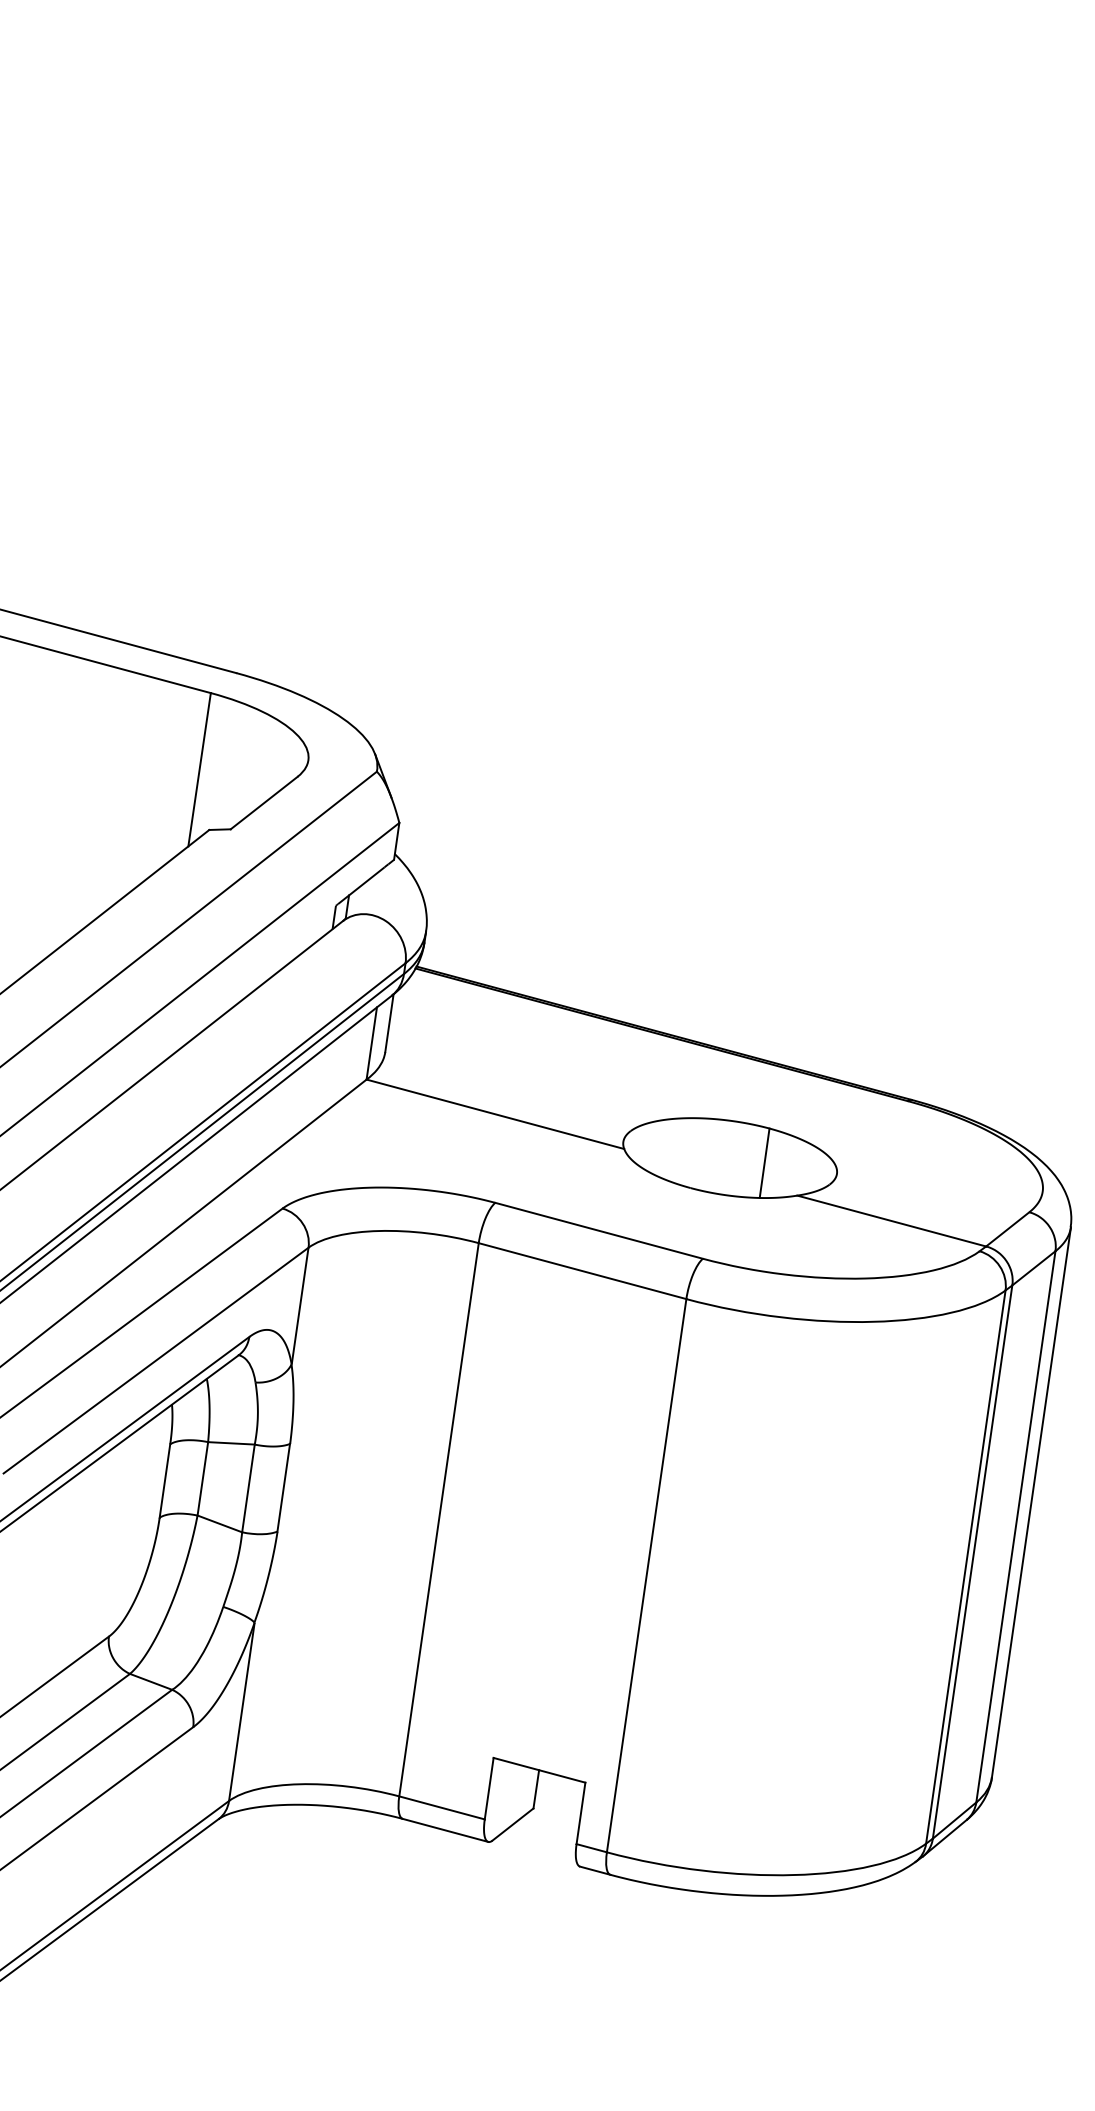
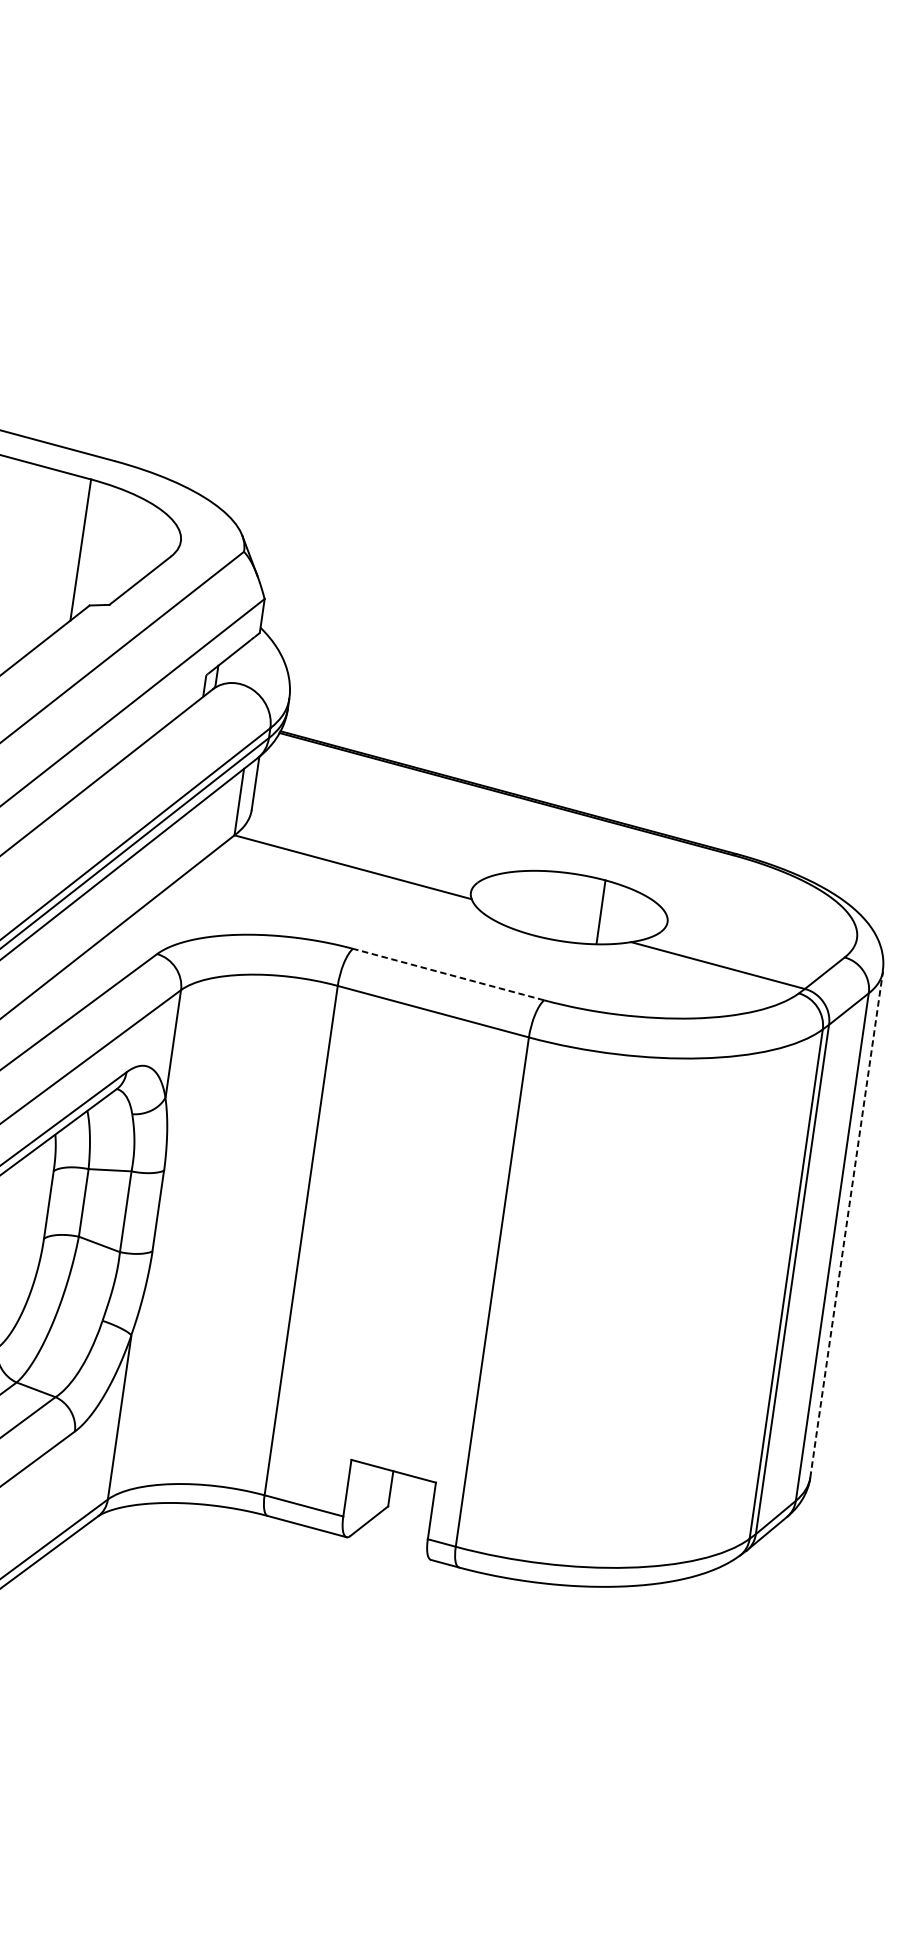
line: (599, 1230) -> (448, 974), solid -> dashed
line: (1031, 1502) -> (846, 1224), solid -> dashed

